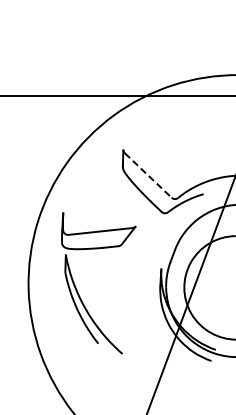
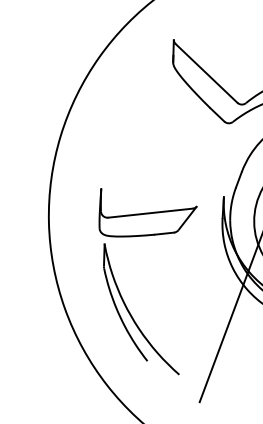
line: (148, 175) -> (206, 73), dashed -> solid
part: (77, 289) -> (119, 289), moved

